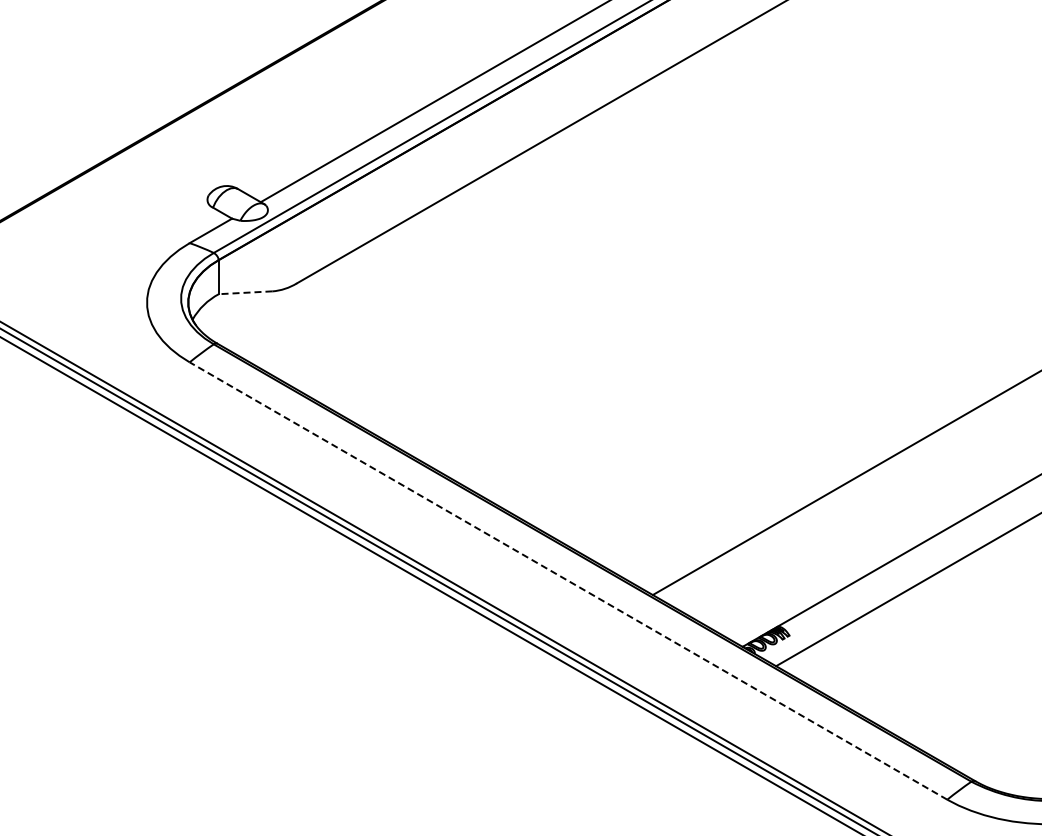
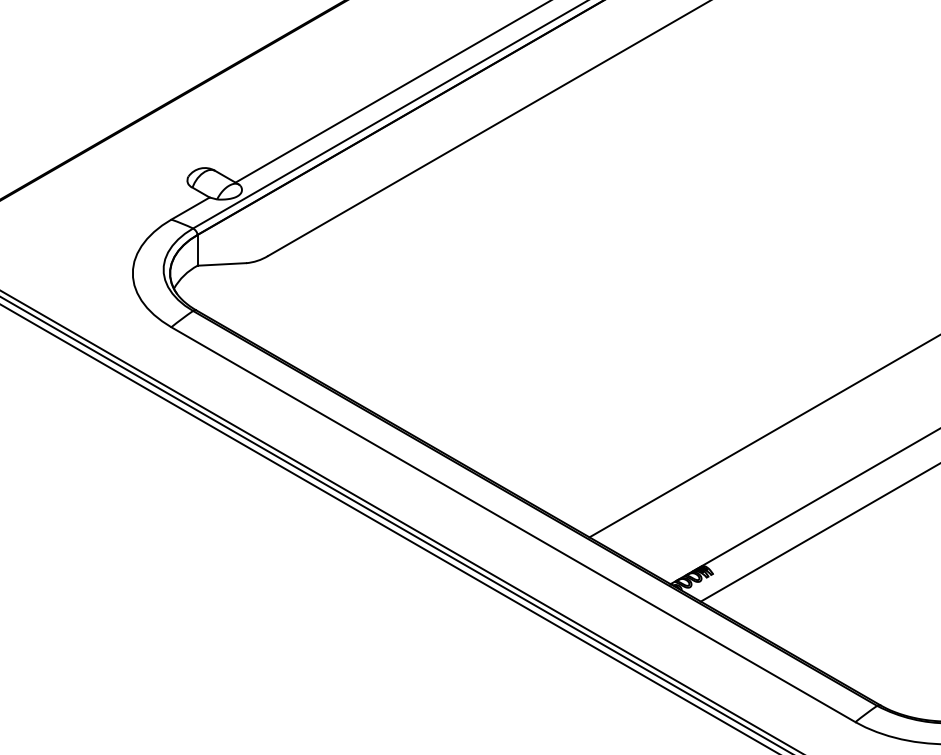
line: (245, 292) -> (221, 264), dashed -> solid
line: (568, 580) -> (513, 524), dashed -> solid

